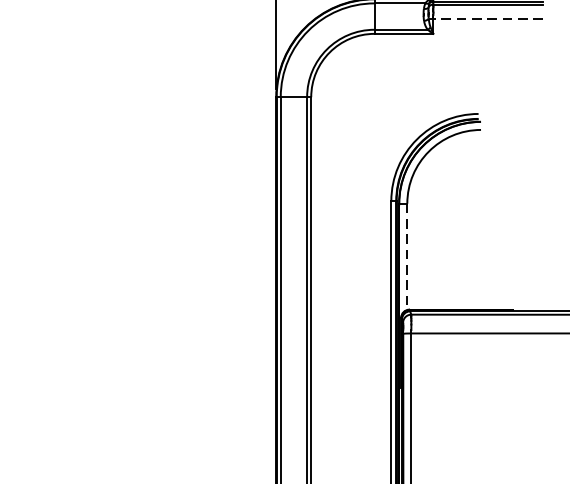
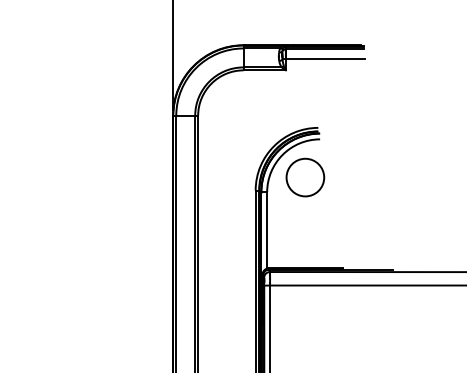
line: (485, 18) -> (323, 59), dashed -> solid
circle: (460, 183) -> (305, 177), added
line: (407, 256) -> (267, 230), dashed -> solid

